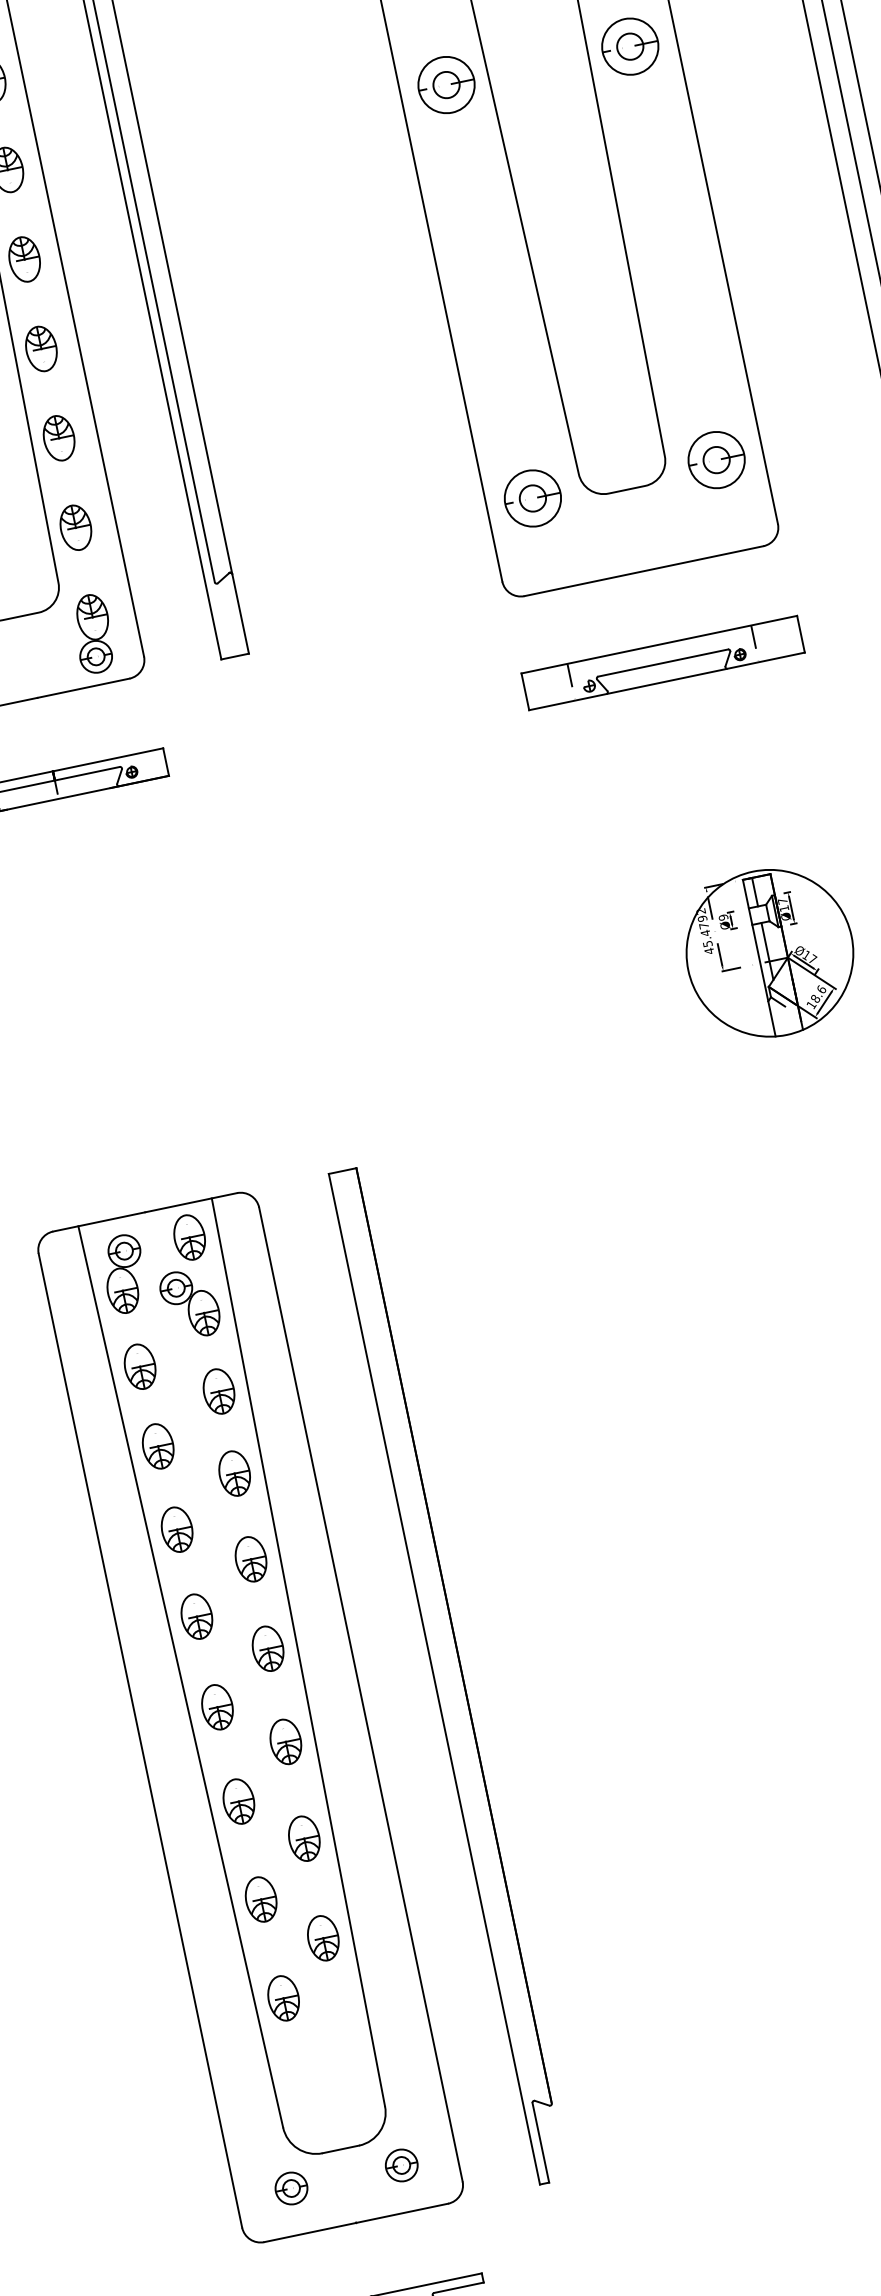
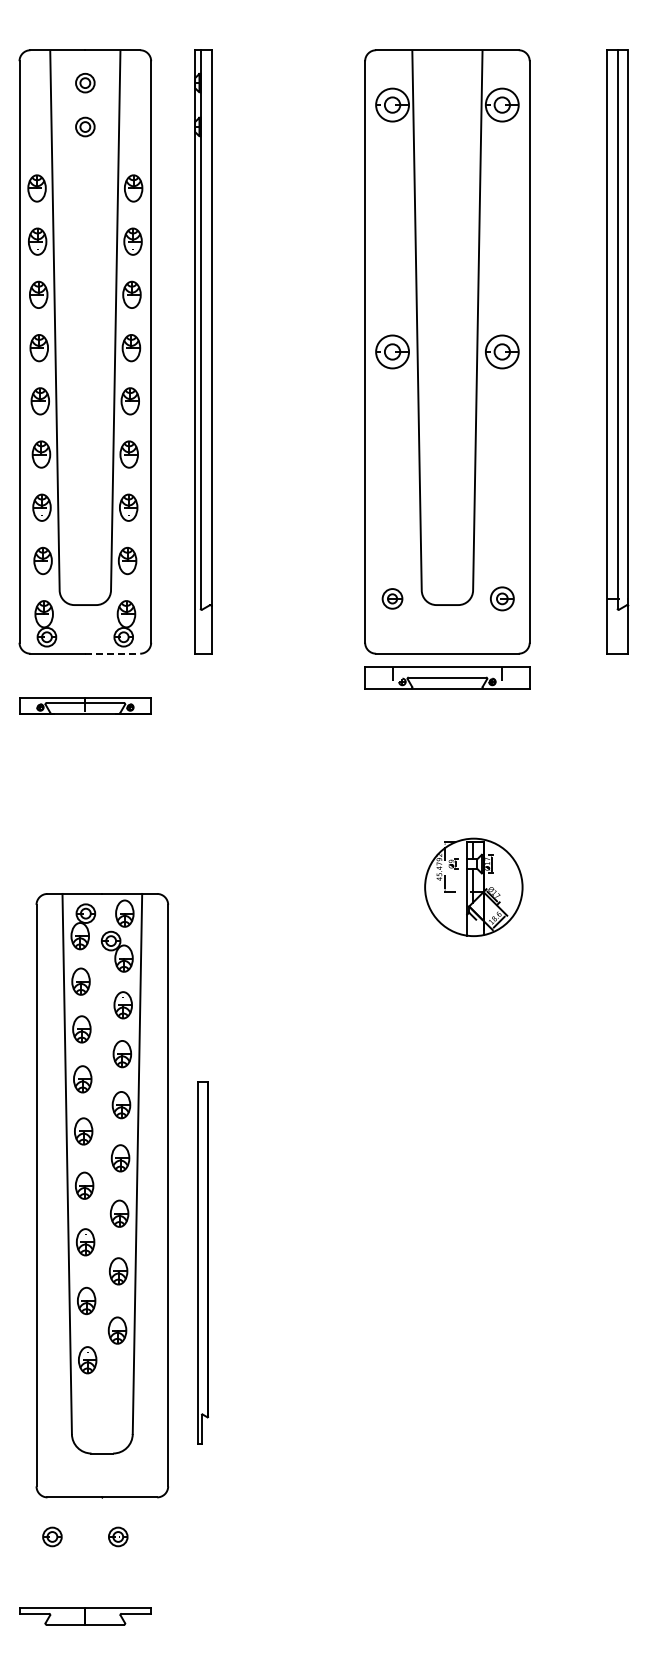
part: (716, 459) -> (502, 598), size x0.7
part: (532, 497) -> (392, 598), size x0.6
part: (663, 662) -> (447, 677), moved
line: (84, 687) -> (113, 653), solid -> dashed
part: (448, 1676) -> (203, 1262), size x0.6
part: (249, 1717) -> (101, 1195), moved

